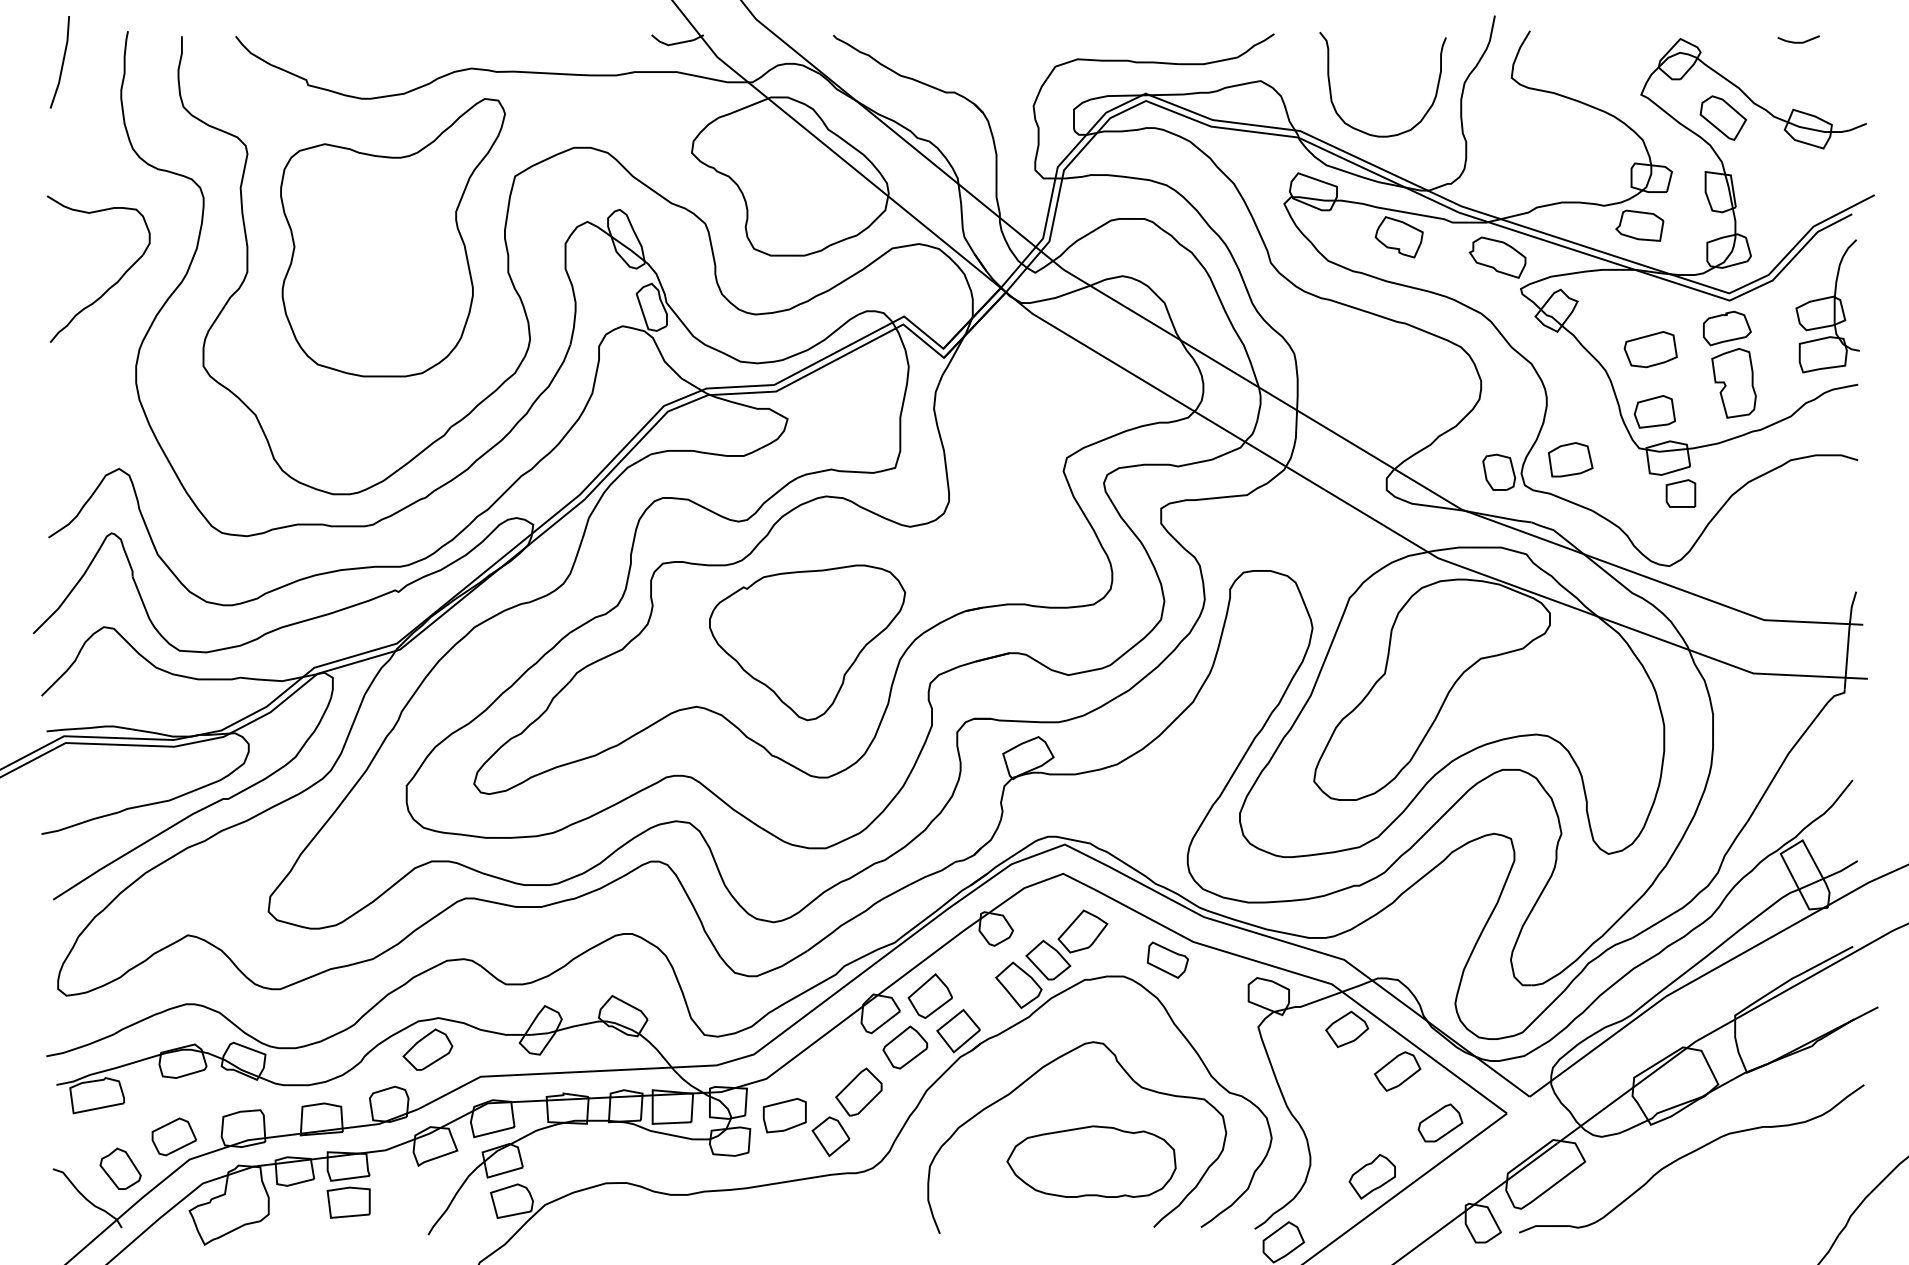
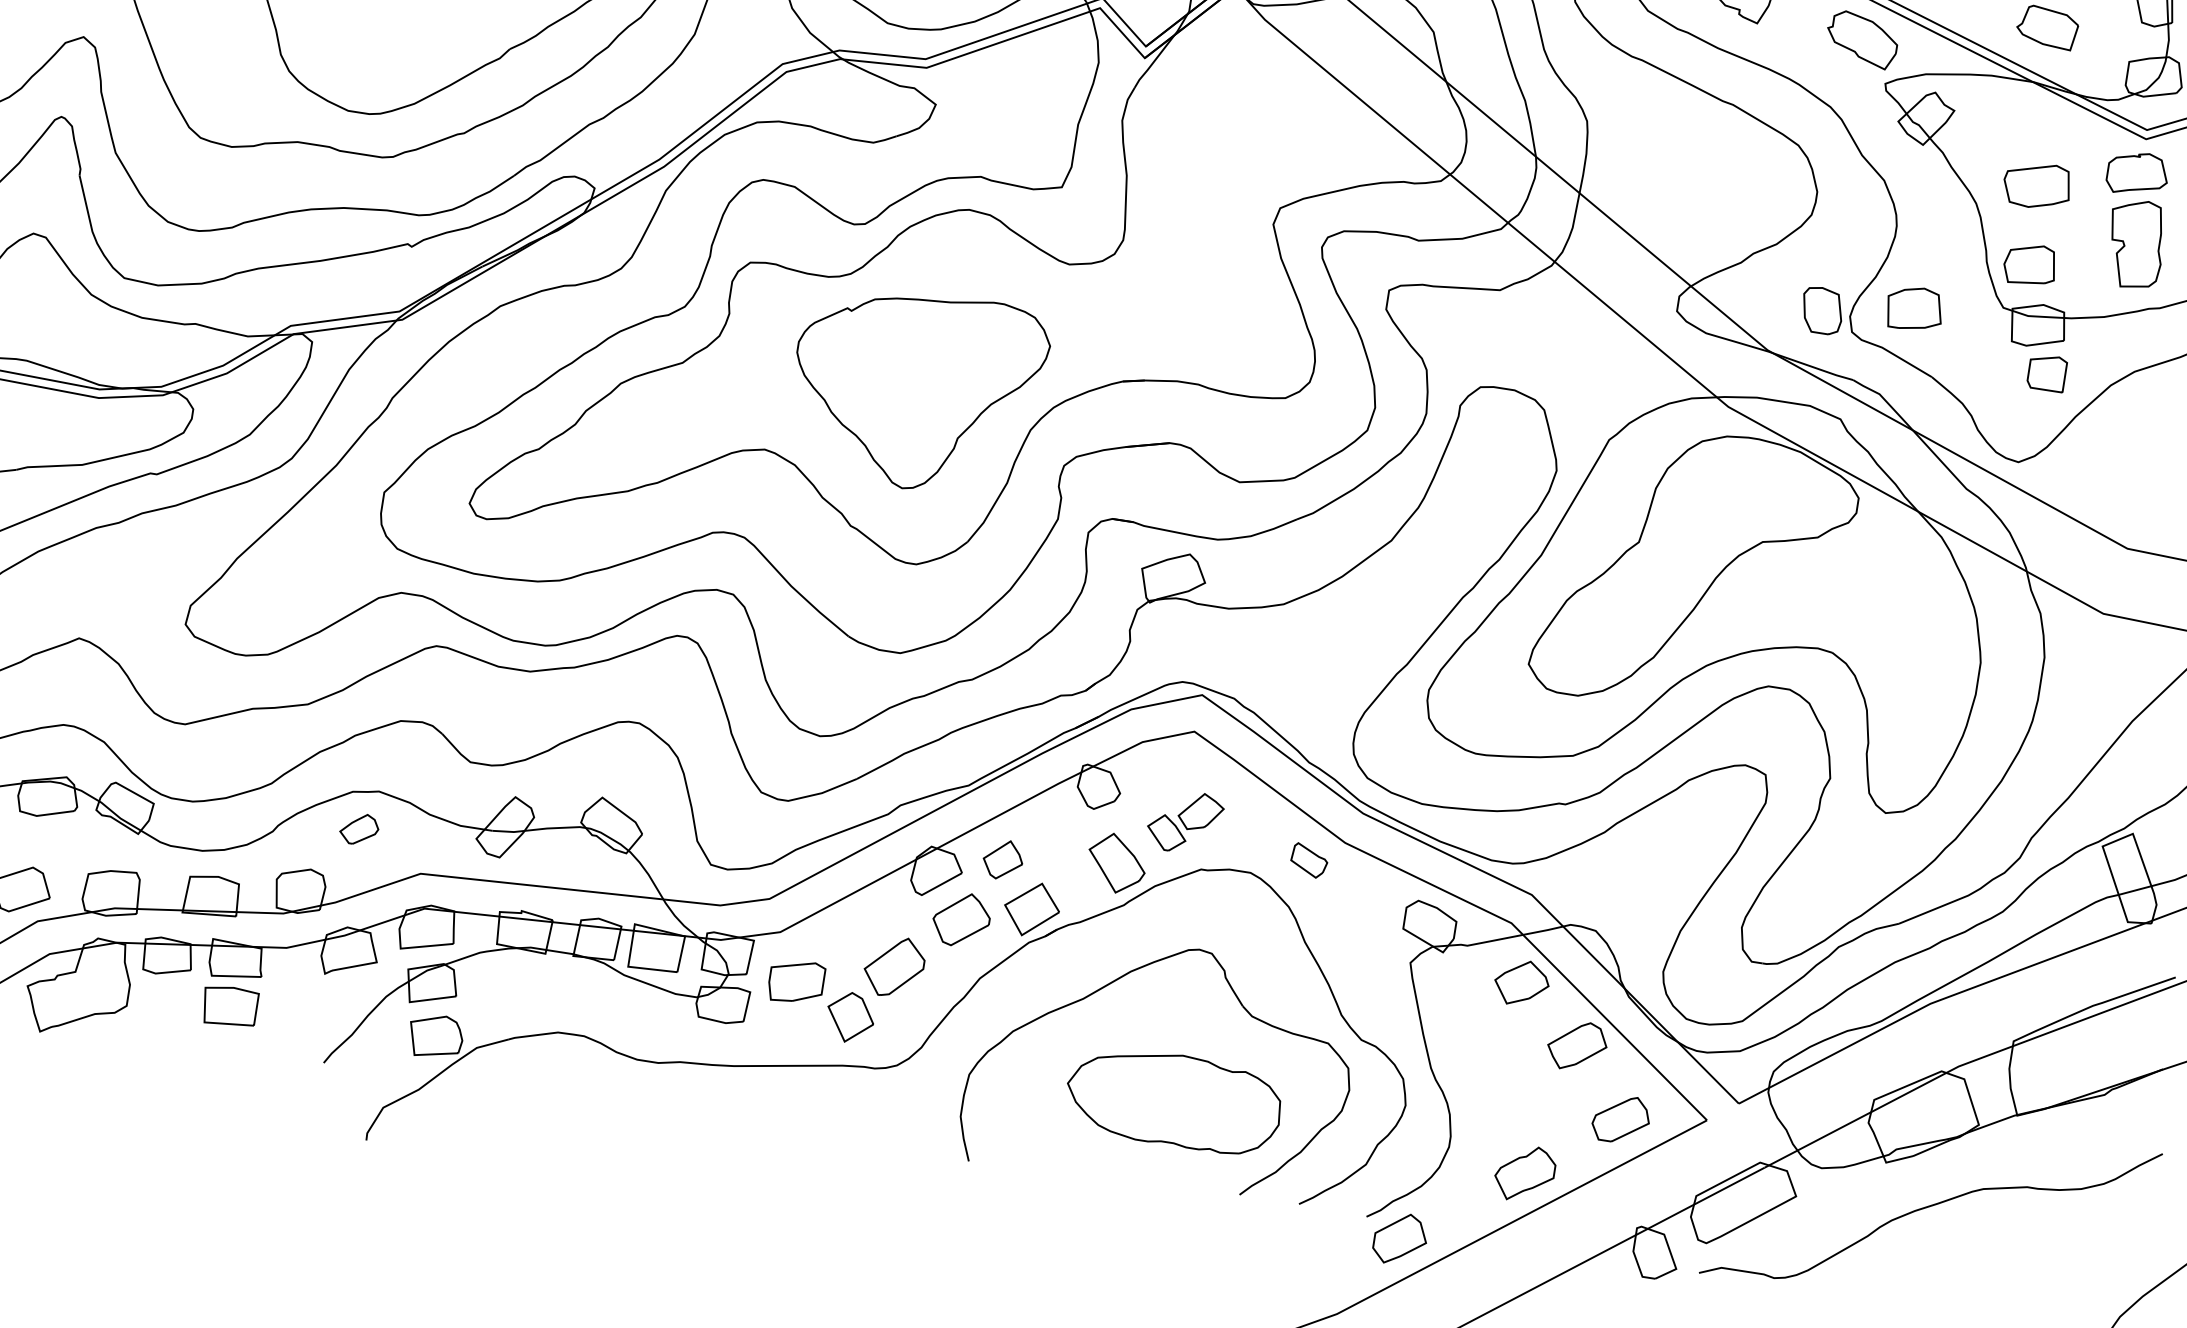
part: (1066, 944) -> (1184, 821), size x0.7
part: (1167, 959) -> (1309, 859), size x0.7
part: (930, 995) -> (1003, 859), size x0.7
part: (427, 1049) -> (358, 829), size x0.6

